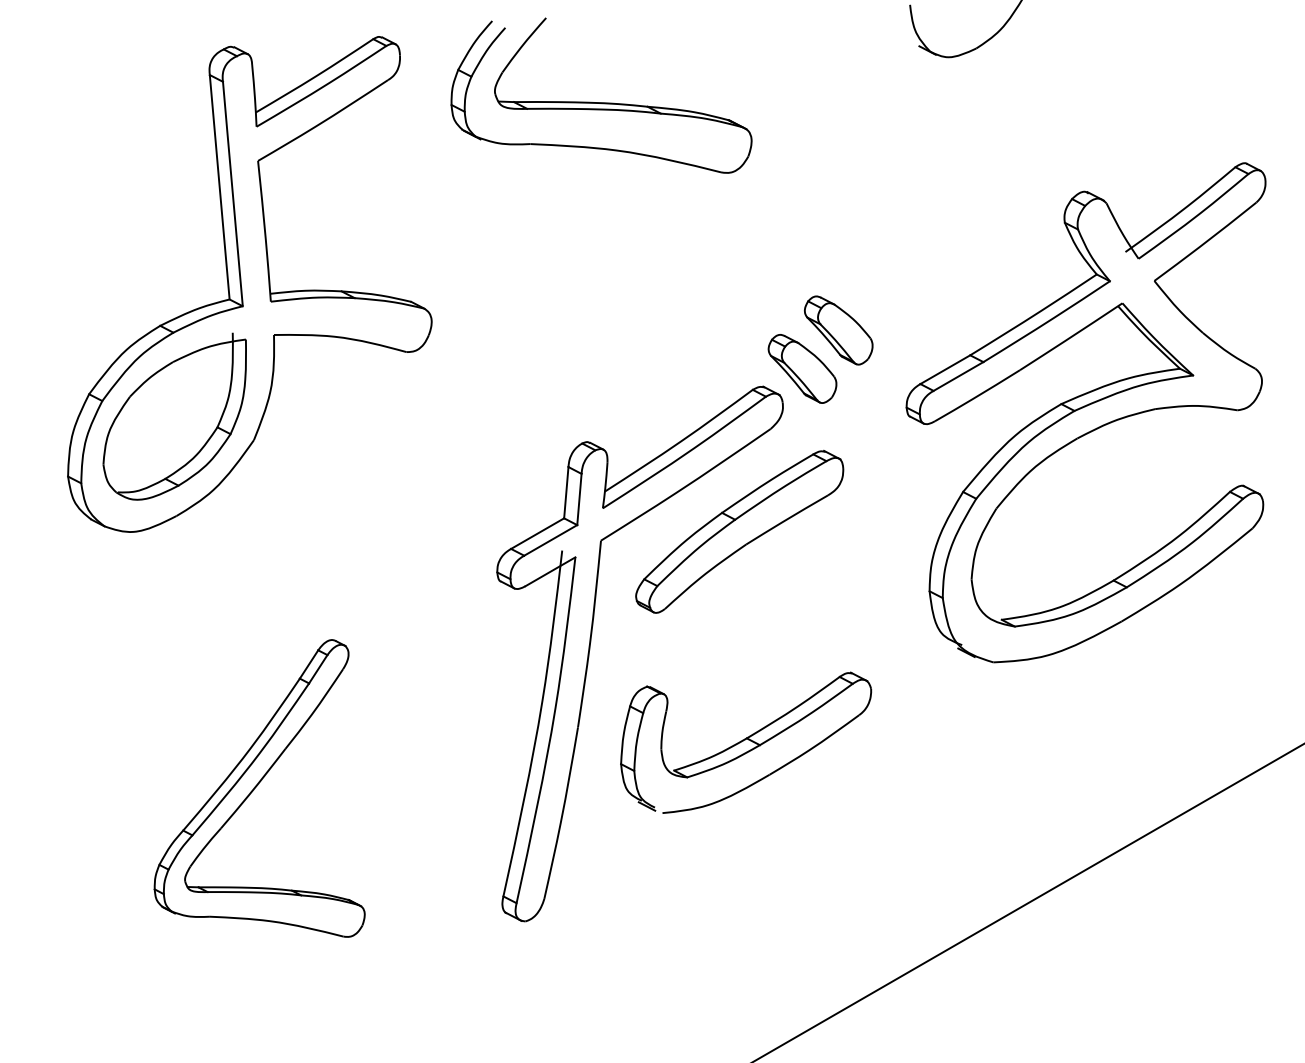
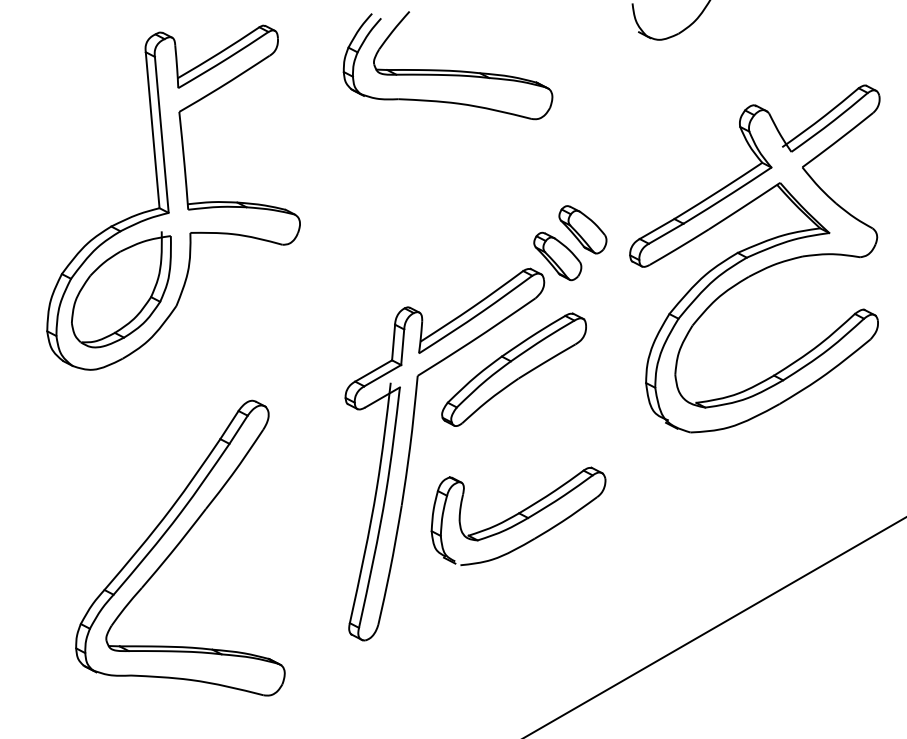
part: (600, 95) -> (447, 65), moved
part: (1085, 412) -> (754, 258), moved
part: (259, 787) -> (180, 547), size x1.43

